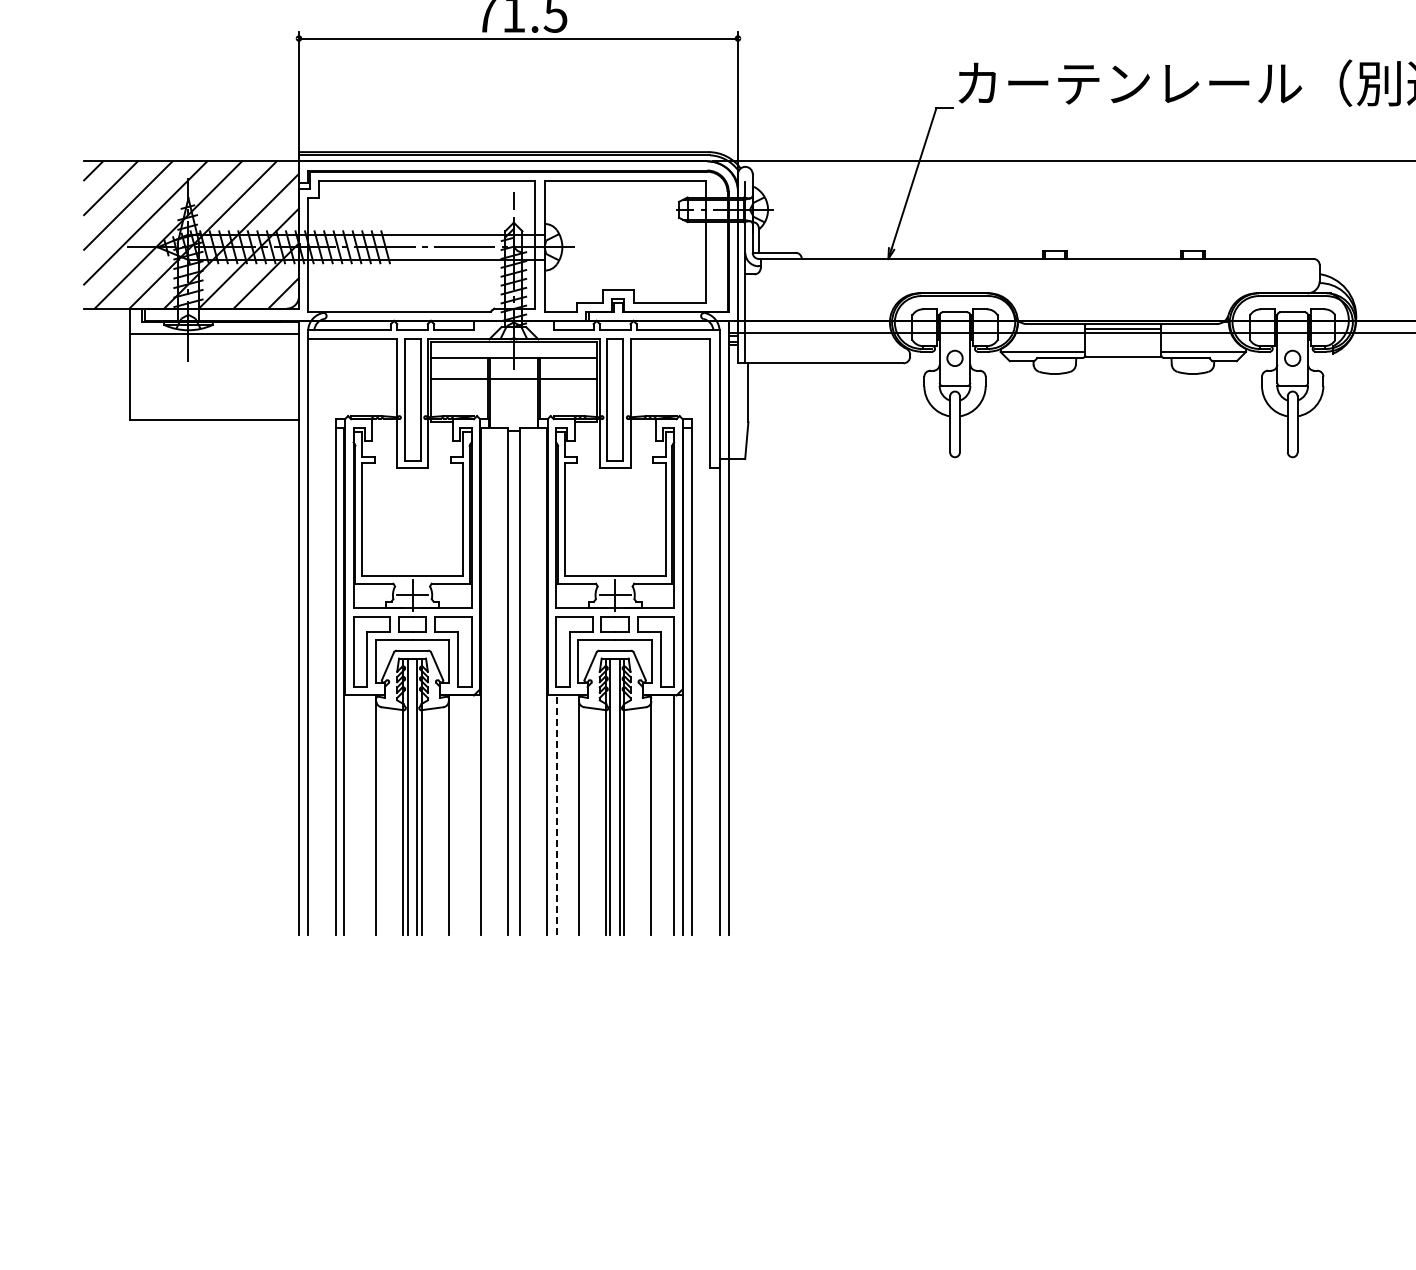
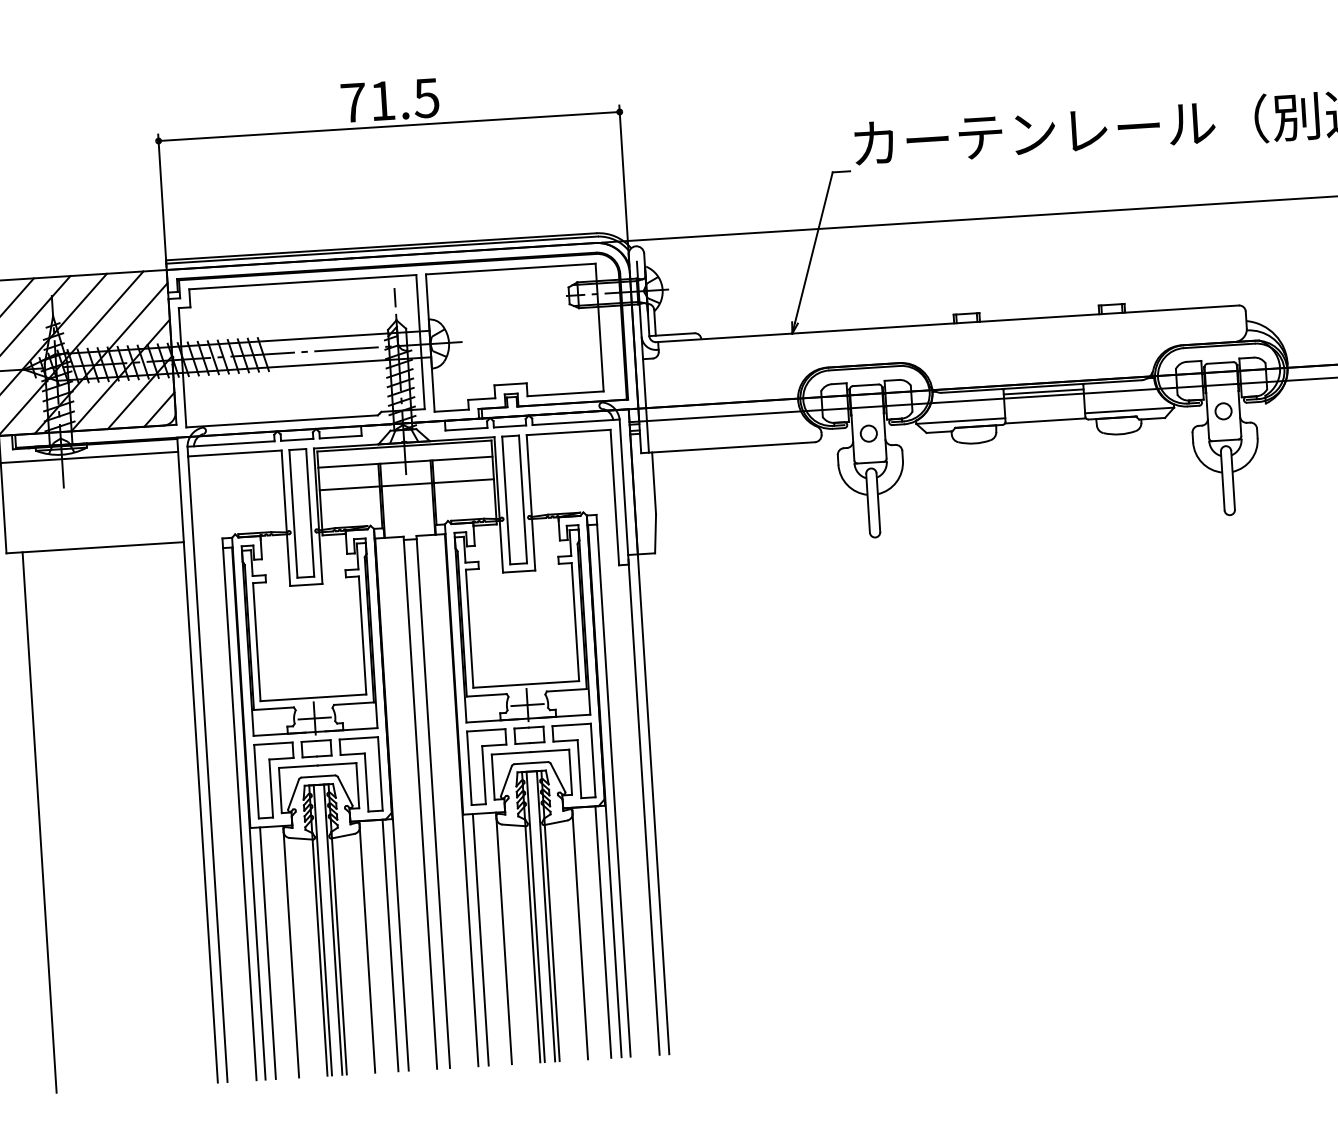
line: (145, 677) -> (39, 822), added
line: (354, 814) -> (268, 952), added
line: (470, 814) -> (390, 944), added
line: (556, 815) -> (480, 940), dashed -> solid

